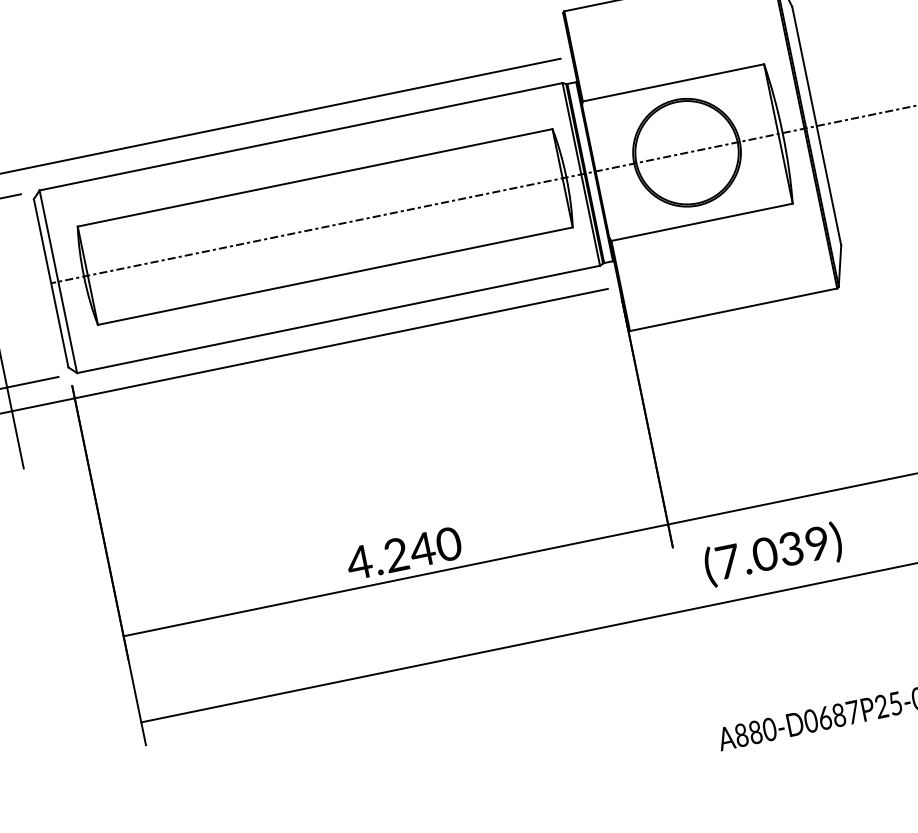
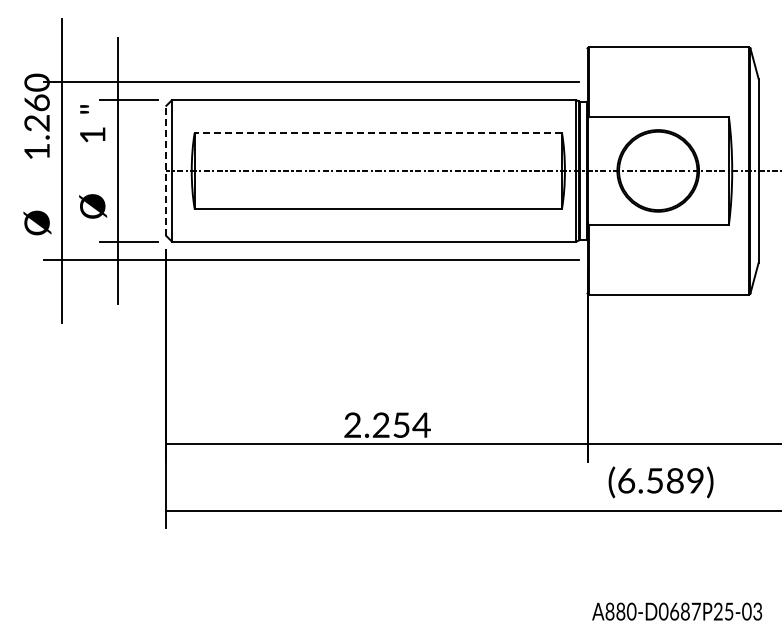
line: (315, 177) -> (378, 132), solid -> dashed
line: (51, 282) -> (166, 170), solid -> dashed
text: (403, 552) -> (386, 424), 4.240 -> 2.254
text: (759, 554) -> (650, 480), (7.039) -> (6.589)

